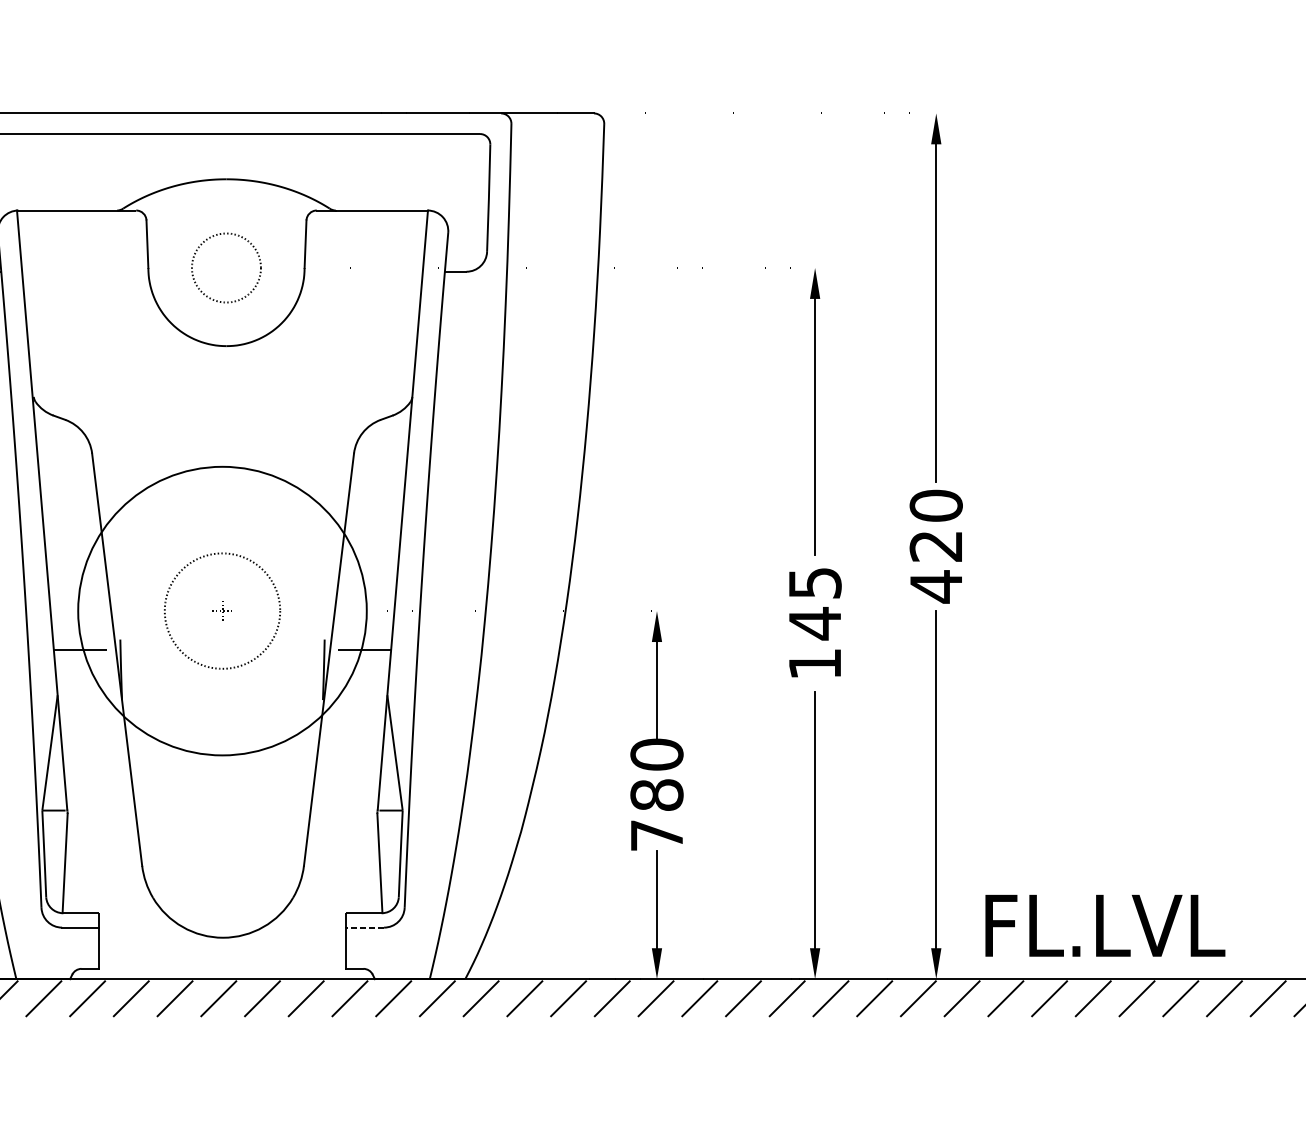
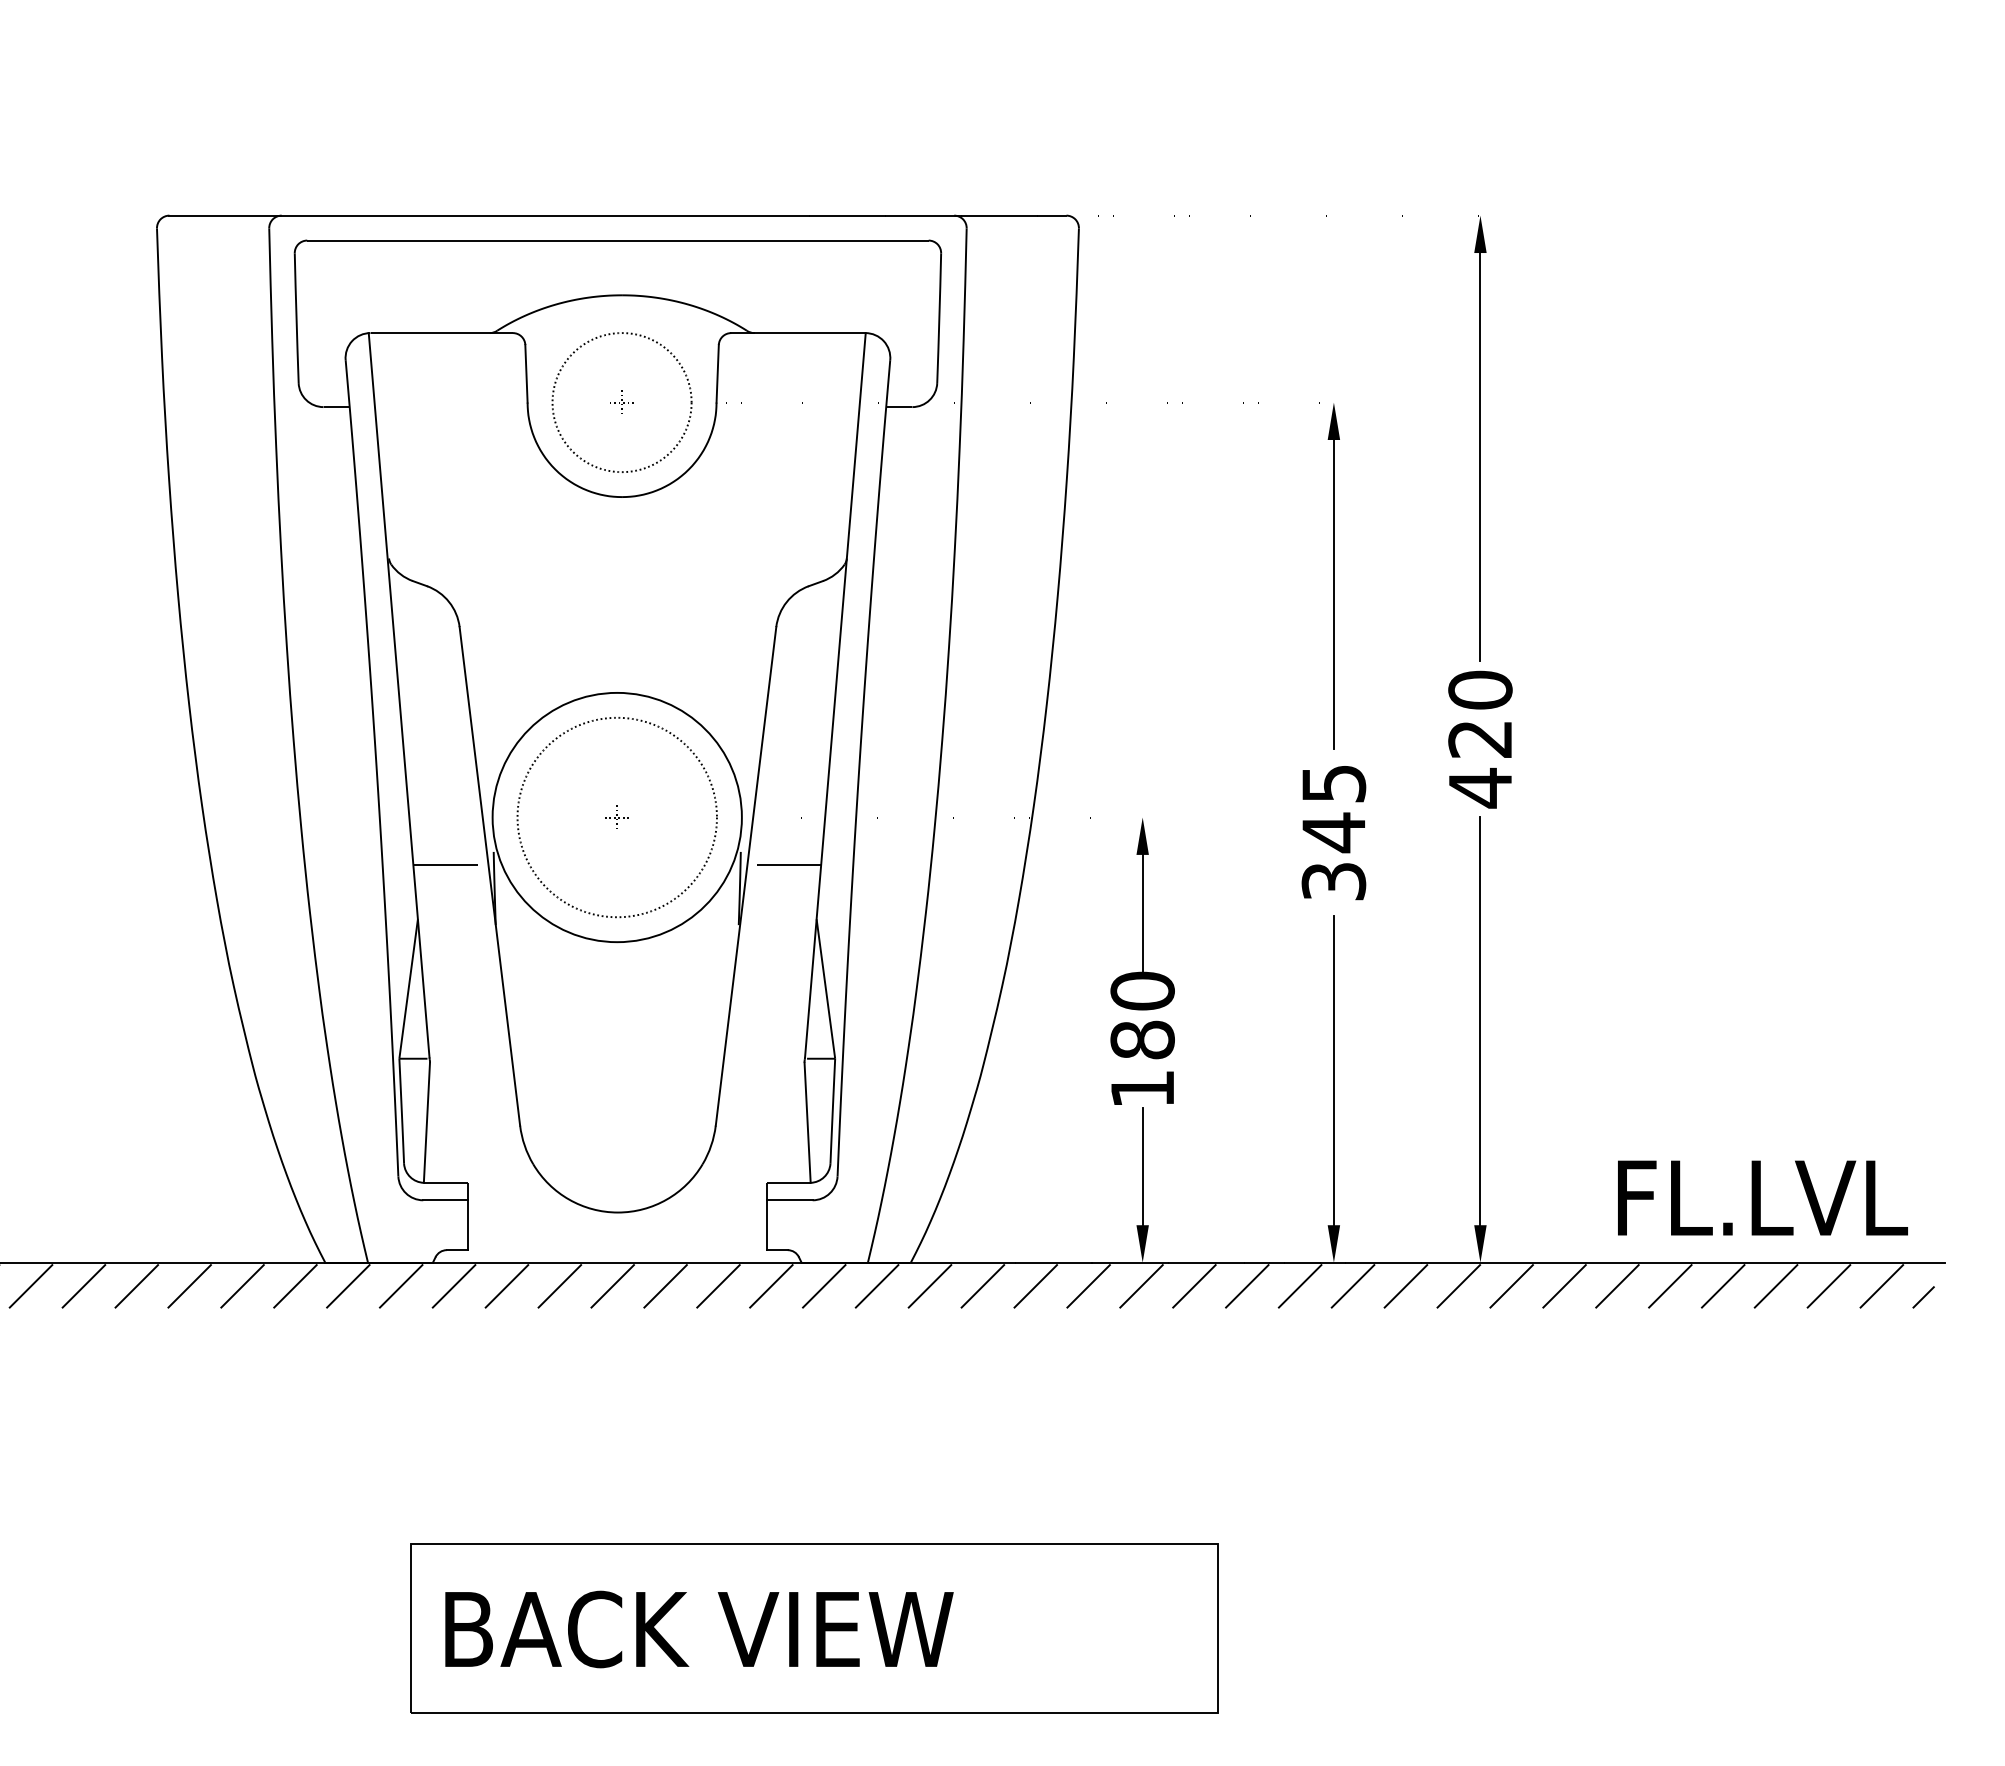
circle: (226, 267) -> (621, 402), size x1.67
part: (226, 267) -> (621, 401), added
circle: (221, 611) -> (616, 817), size x0.71
circle: (221, 611) -> (616, 817), size x1.43
text: (814, 664) -> (1333, 881), 145 -> 345
text: (656, 836) -> (1142, 1089), 780 -> 180
text: (1105, 925) -> (1762, 1197), moved
line: (364, 927) -> (789, 1200), dashed -> solid

